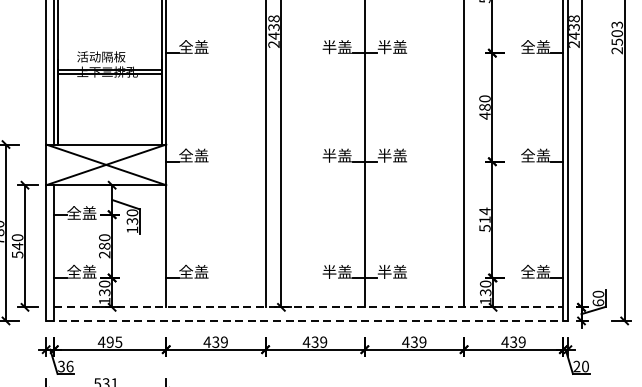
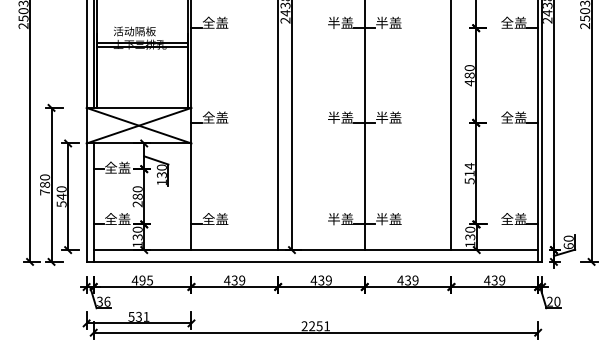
line: (309, 307) -> (316, 250), dashed -> solid
line: (307, 320) -> (314, 261), dashed -> solid

